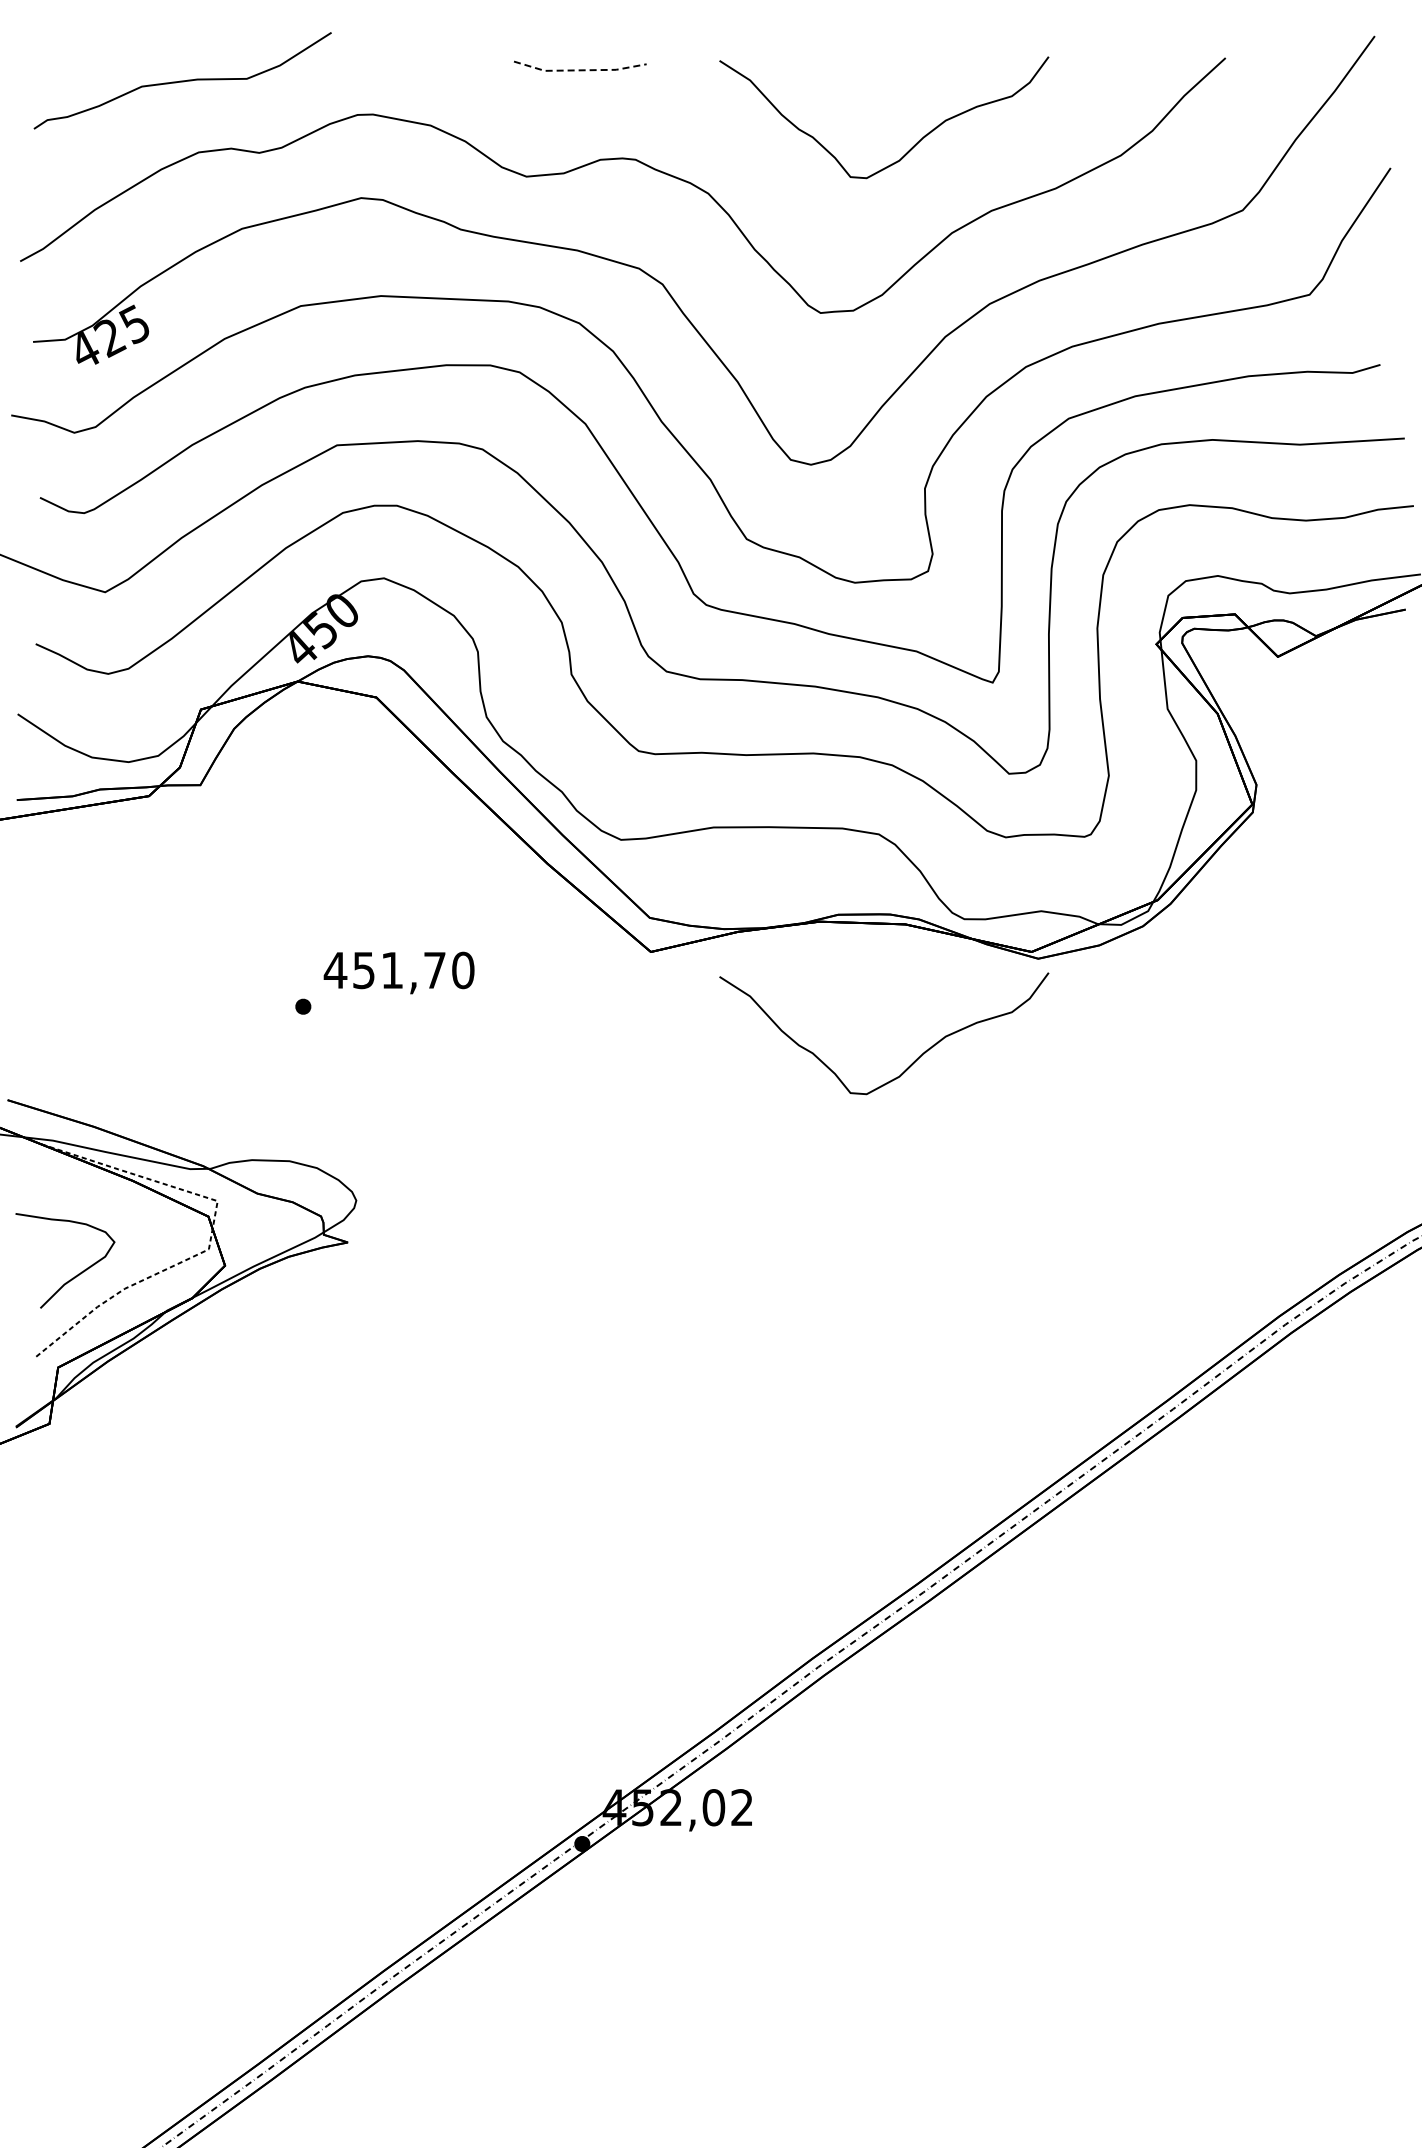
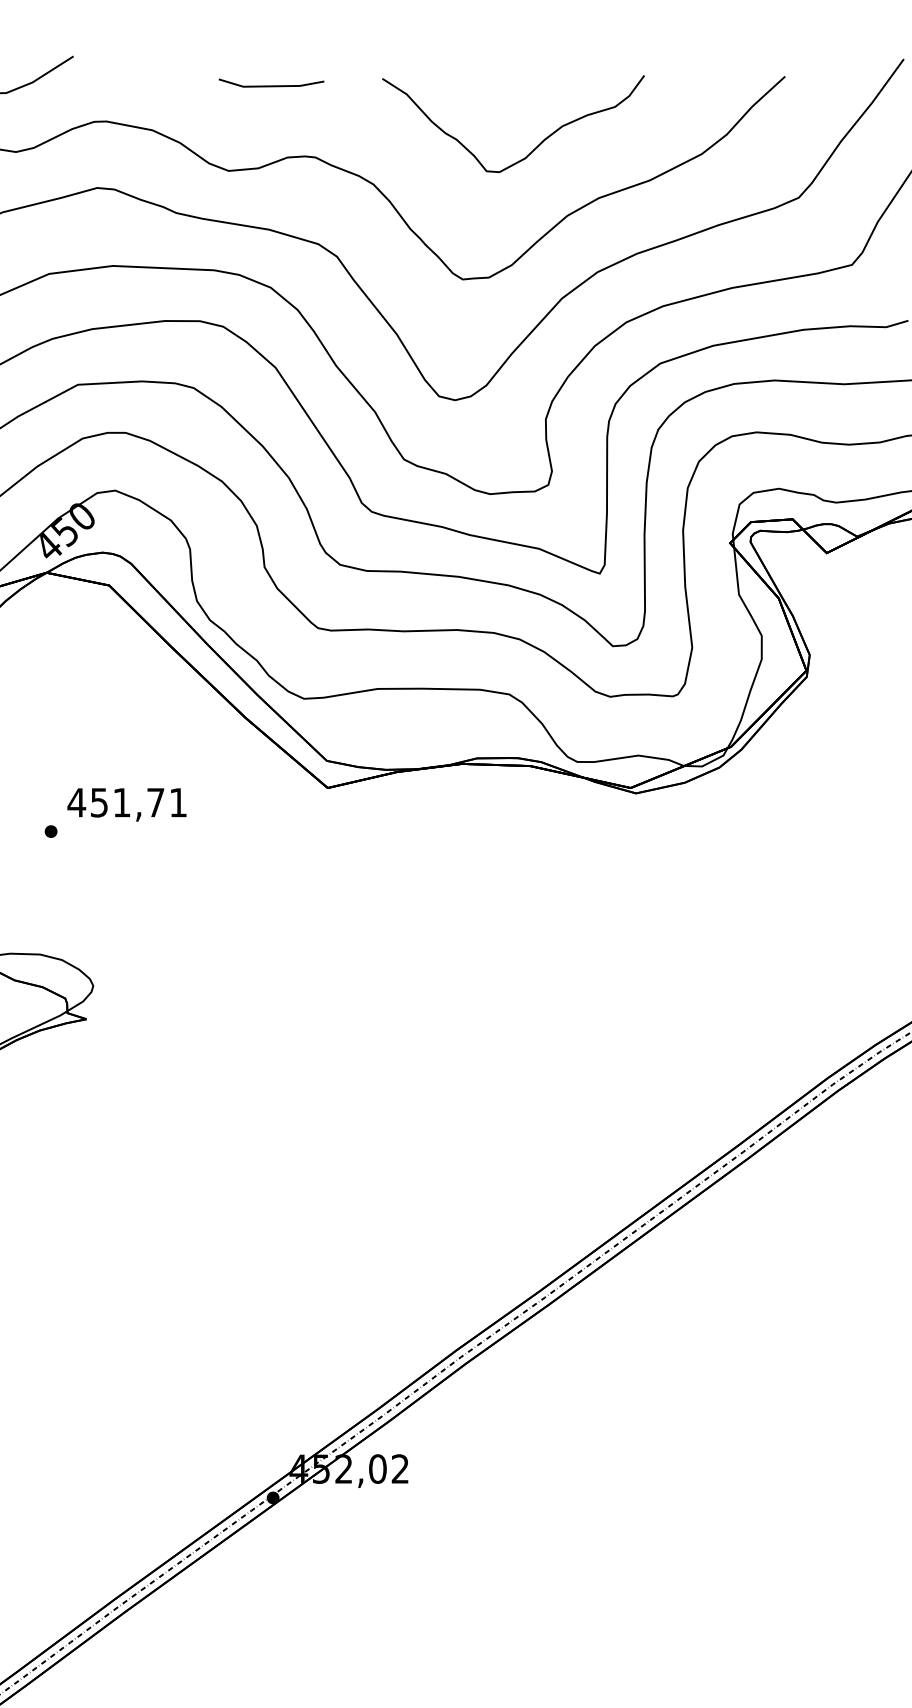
line: (580, 70) -> (271, 86), dashed -> solid
text: (463, 970) -> (178, 802), 451,70 -> 451,71
curve: (913, 1061) -> (536, 875), removed

